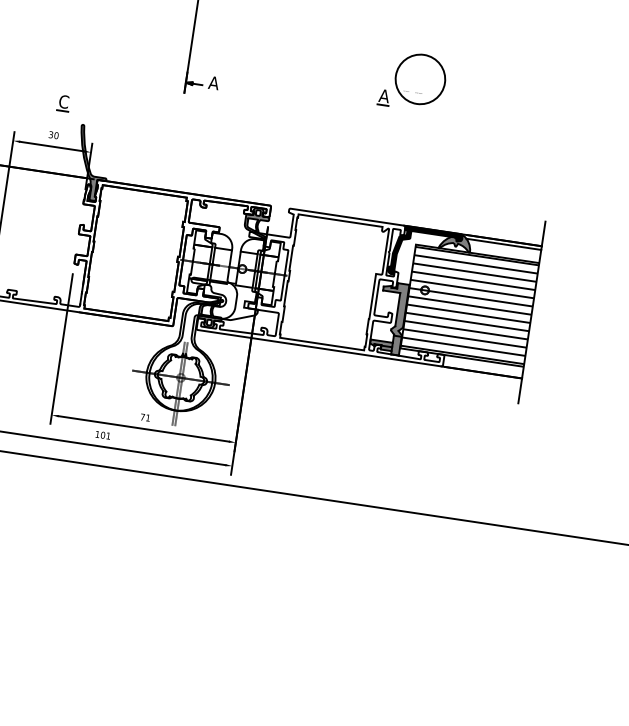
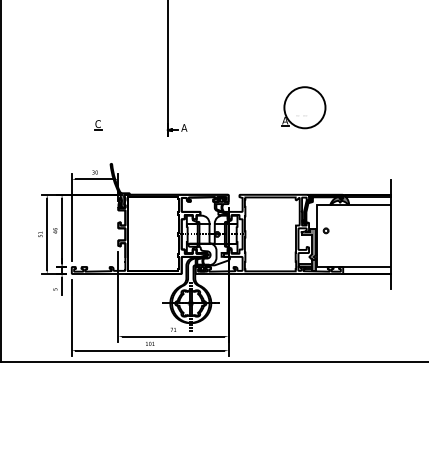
circle: (419, 78) -> (304, 107), size x1.4
part: (64, 104) -> (98, 125), moved
hatch: (469, 304) -> (353, 235), removed

